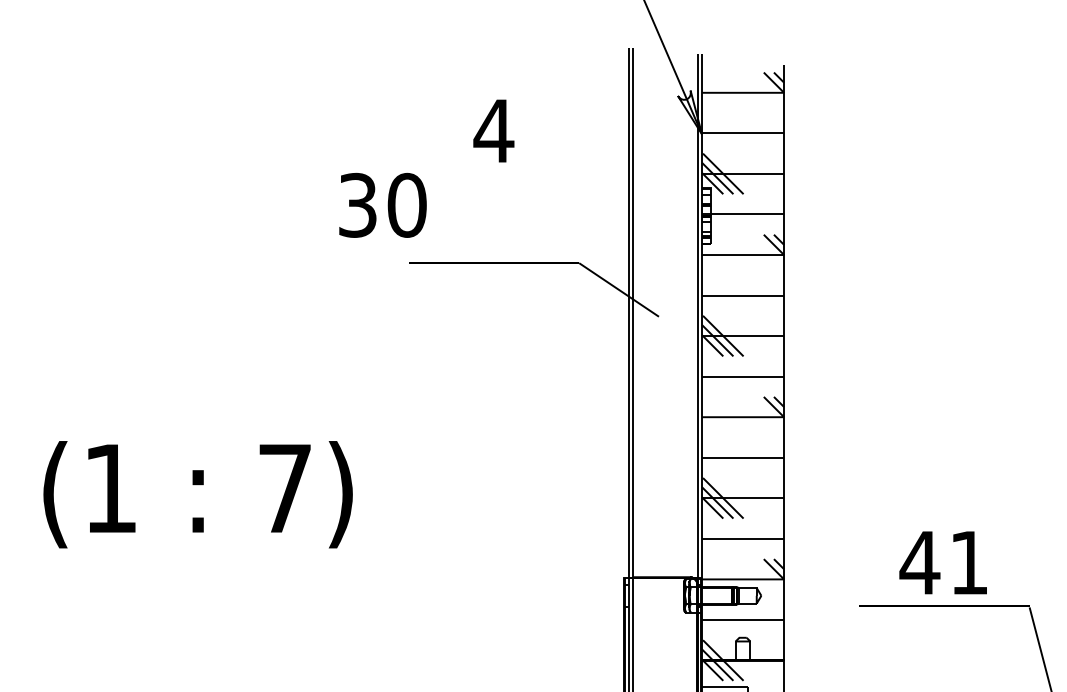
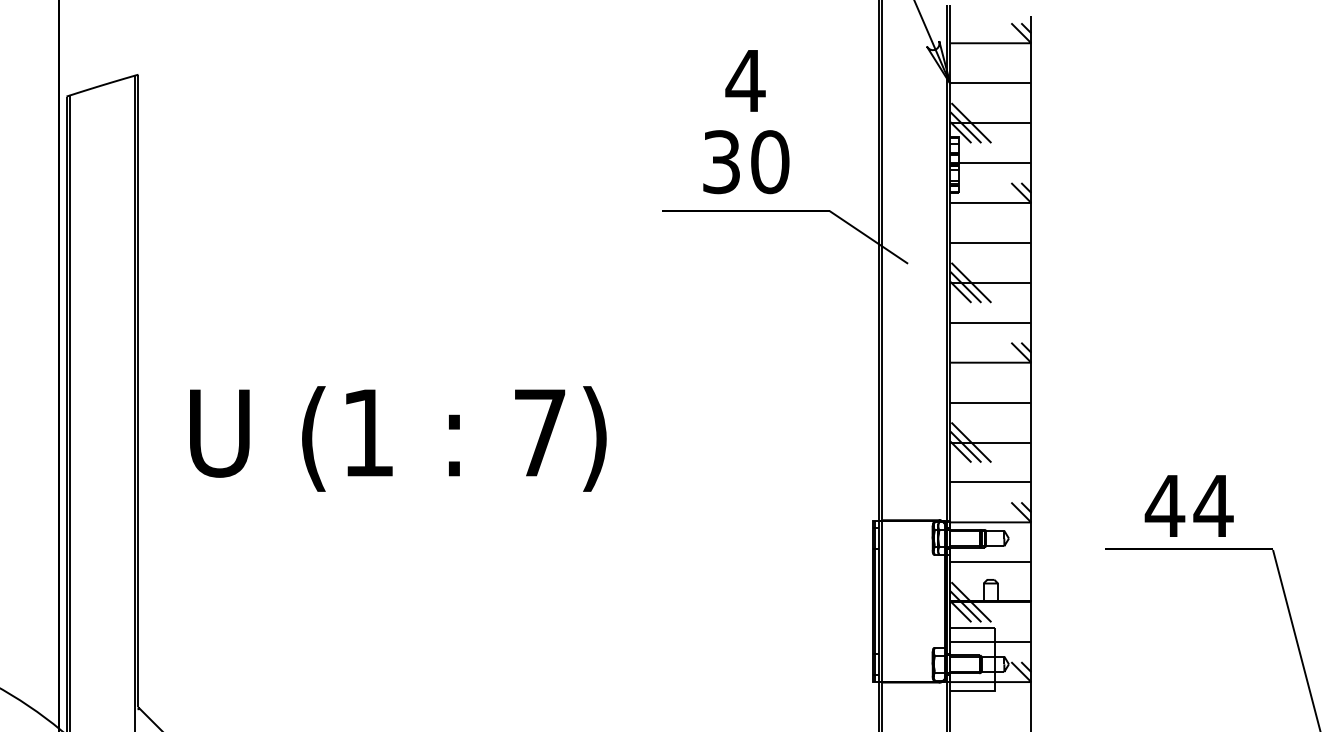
text: (383, 205) -> (746, 162), moved
text: (969, 562) -> (1213, 505), 41 -> 44

